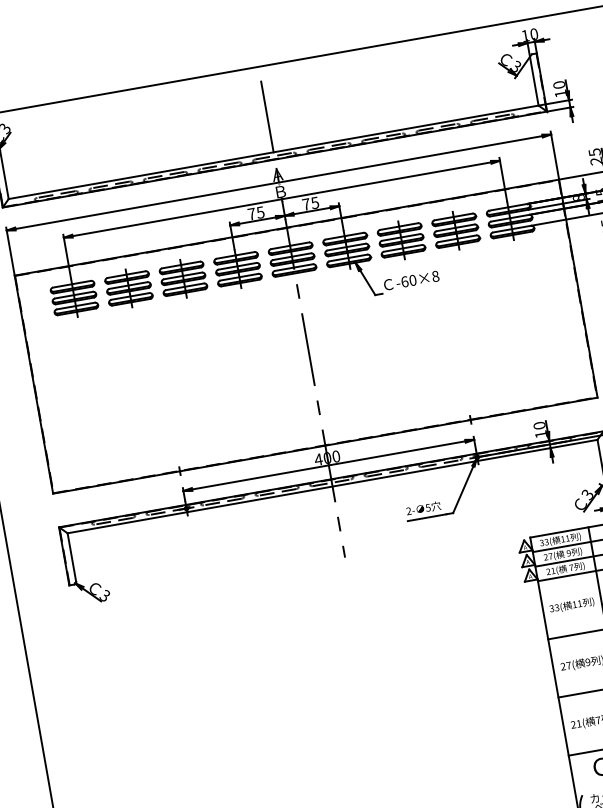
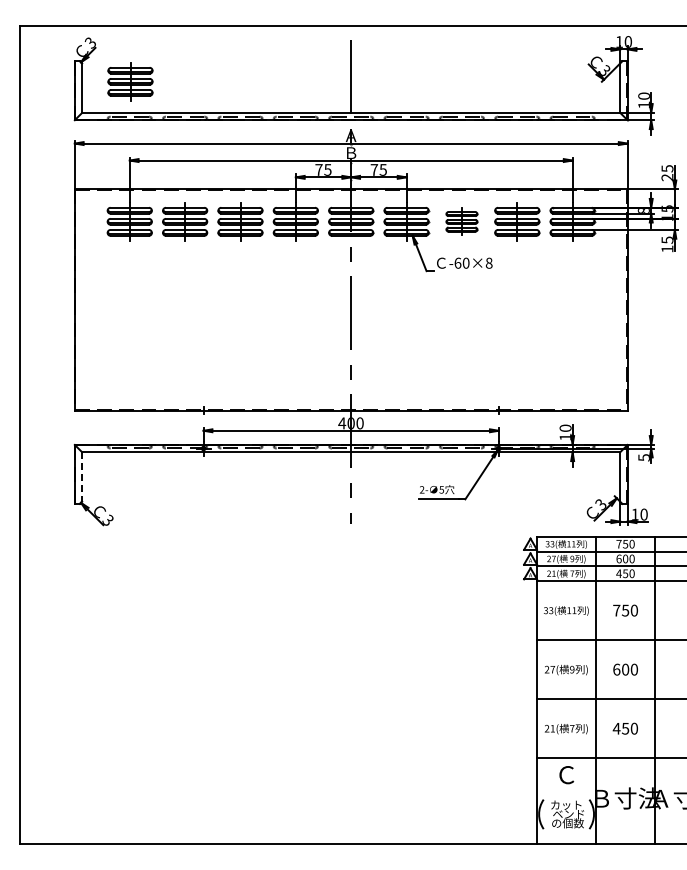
part: (50, 159) -> (130, 81), added
part: (401, 240) -> (461, 221), size x0.7
line: (72, 558) -> (82, 477), solid -> dashed

